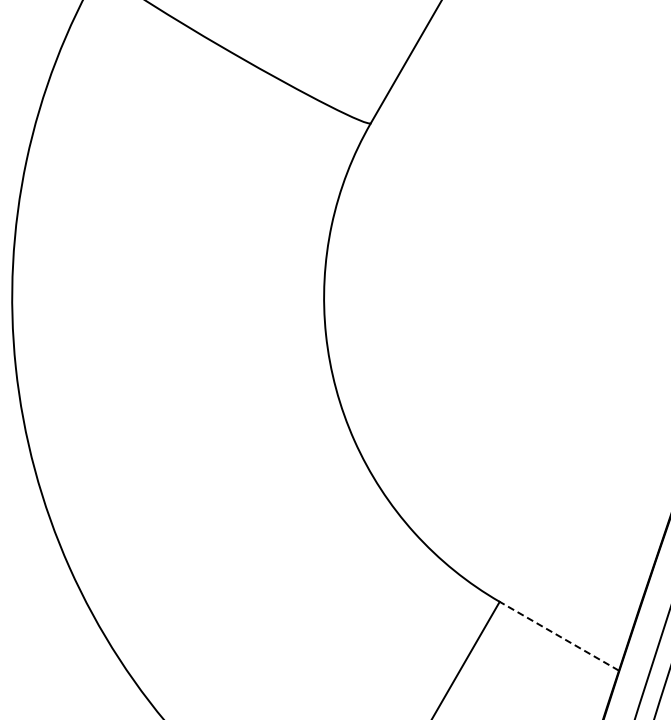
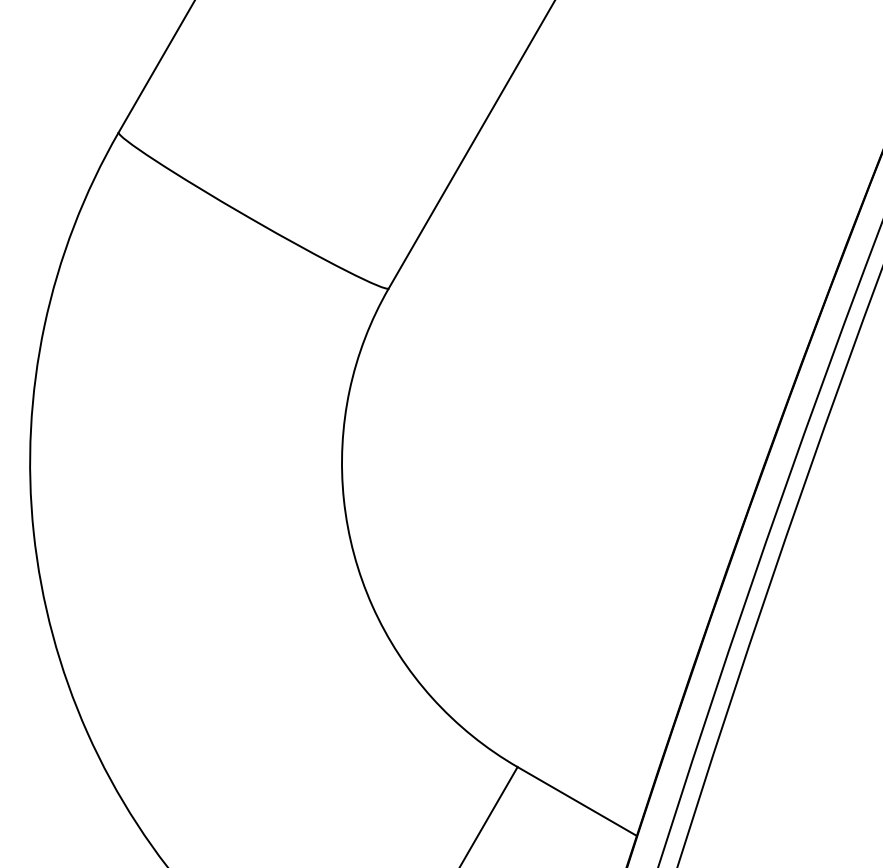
line: (559, 636) -> (577, 801), dashed -> solid

